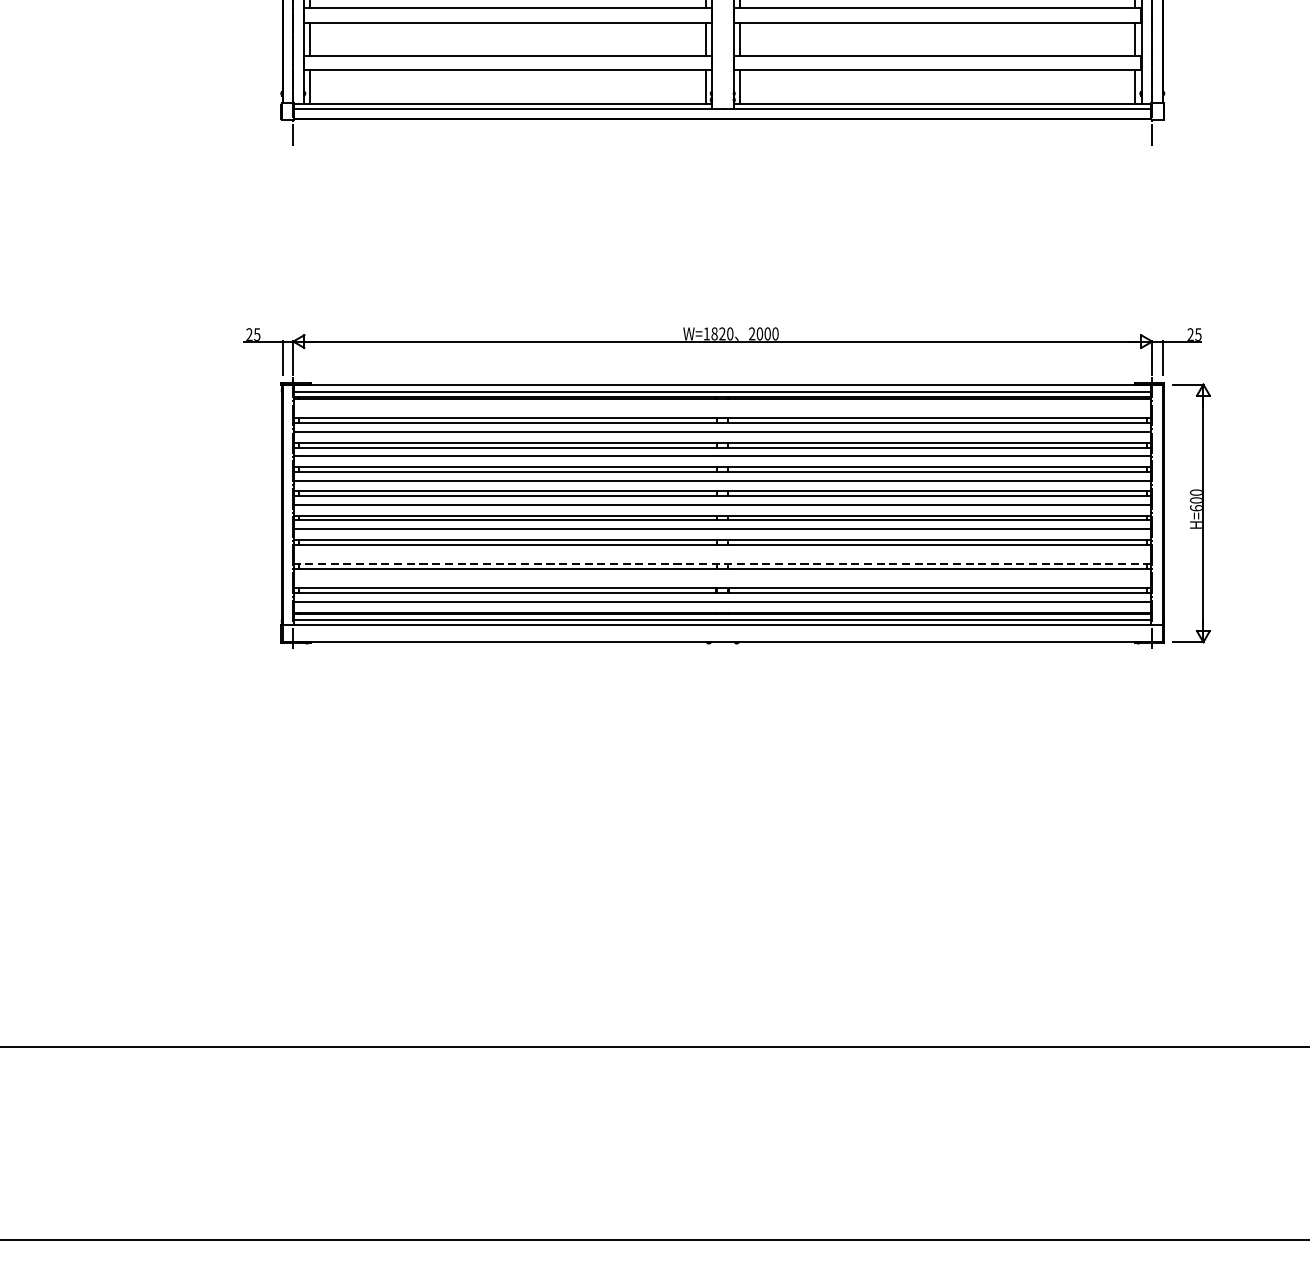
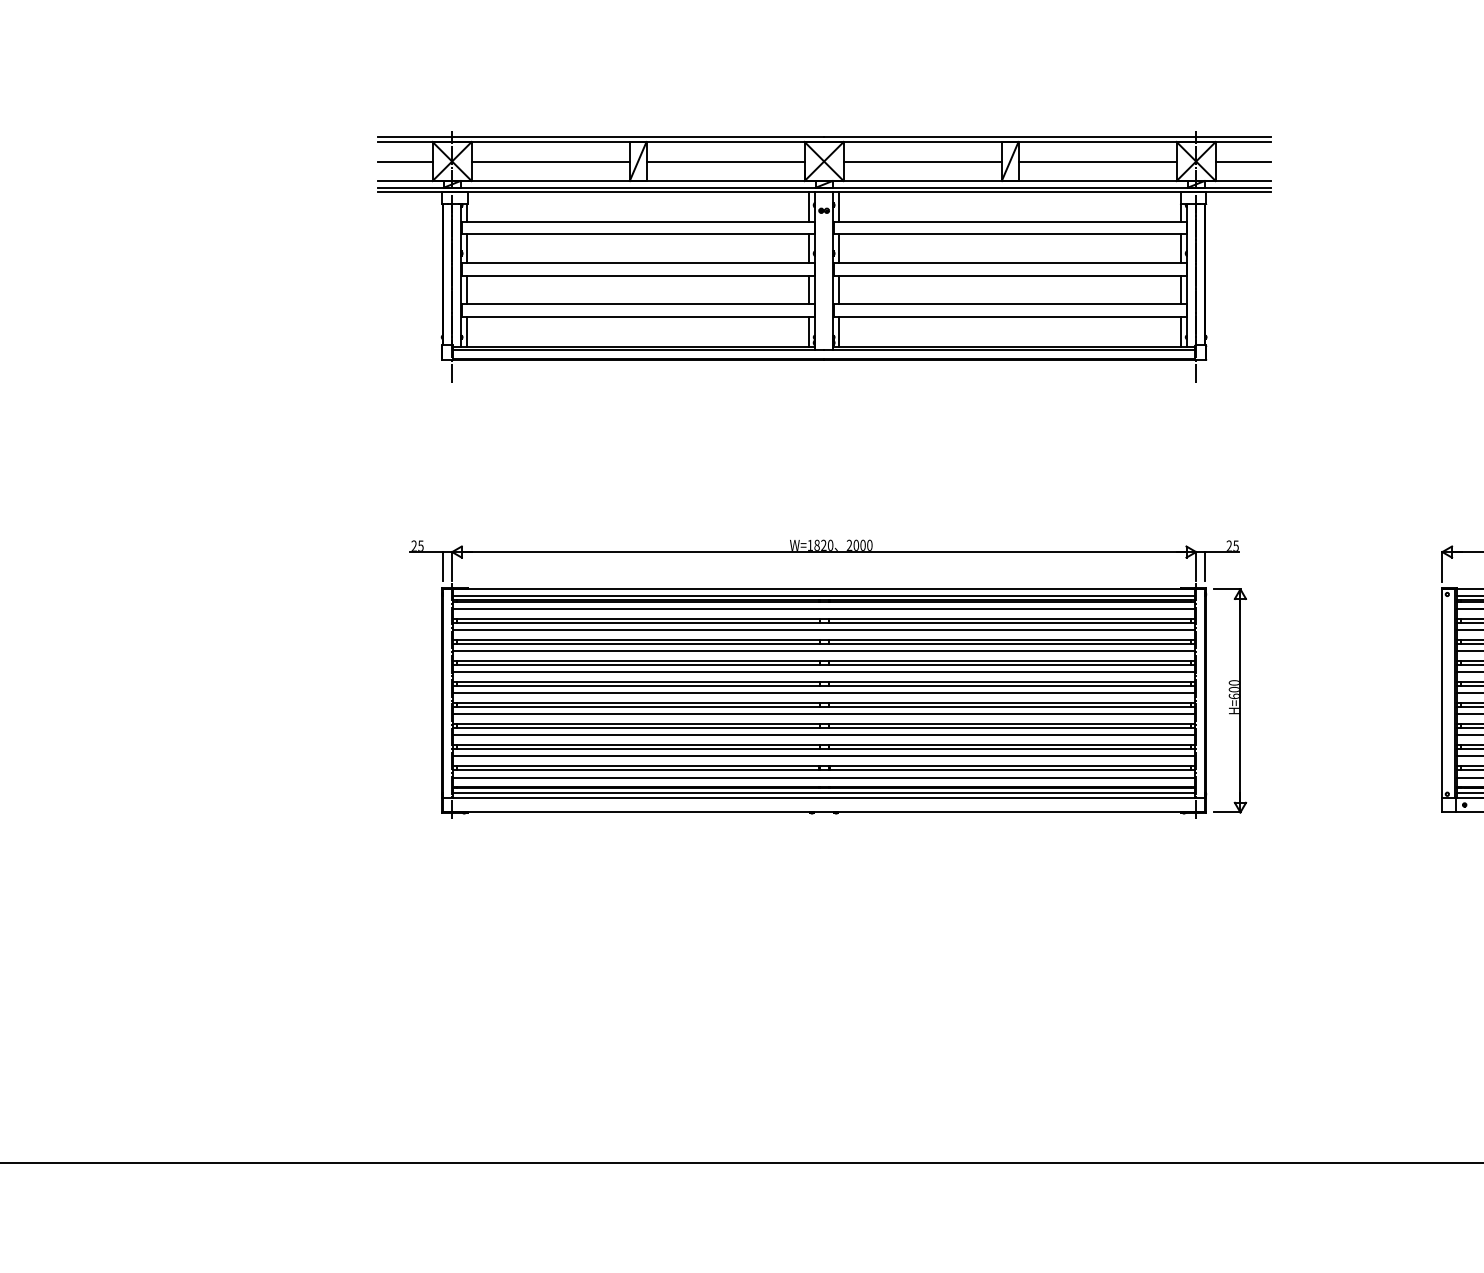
line: (722, 407) -> (823, 609), added
line: (722, 553) -> (823, 735), added
line: (722, 563) -> (823, 744), dashed -> solid
line: (722, 577) -> (823, 756), added

